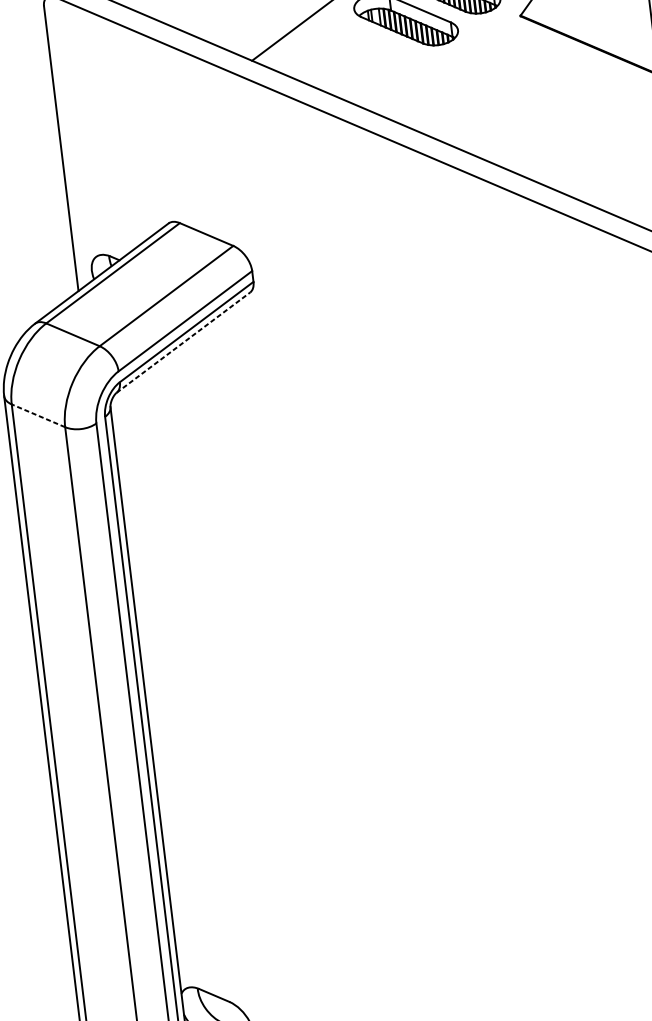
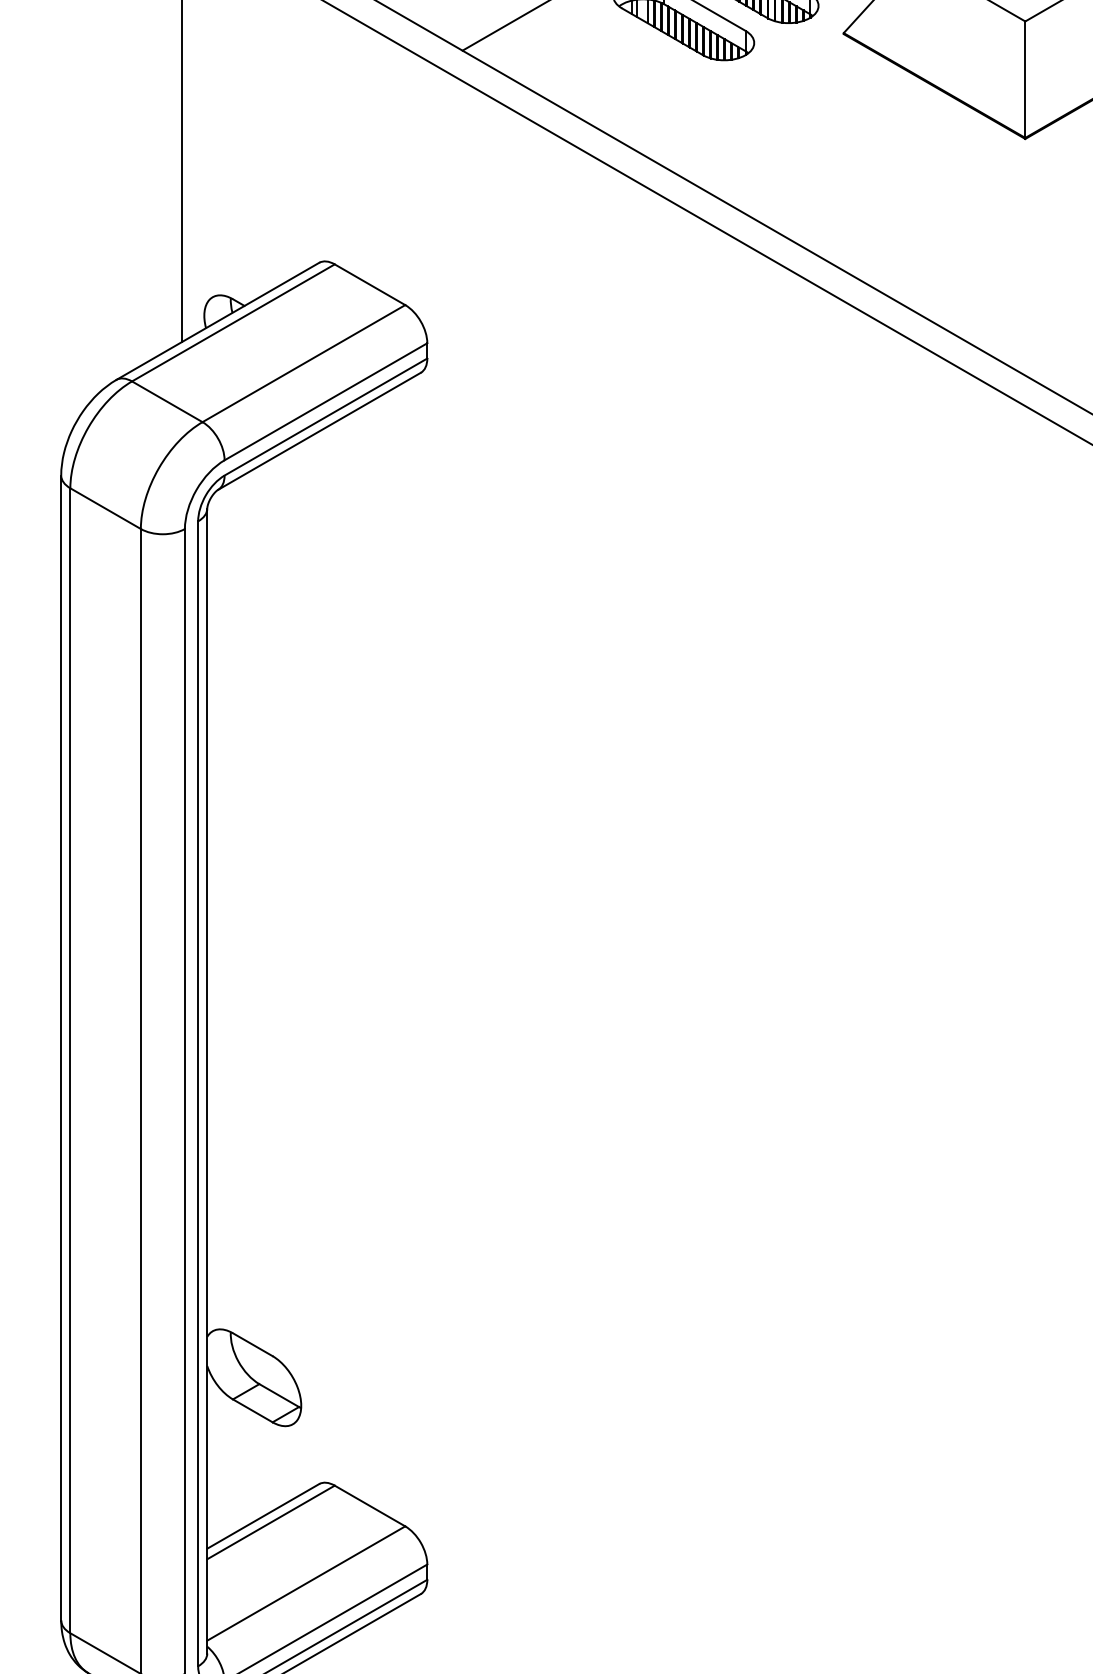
line: (183, 342) -> (319, 431), dashed -> solid
line: (38, 415) -> (105, 508), dashed -> solid

